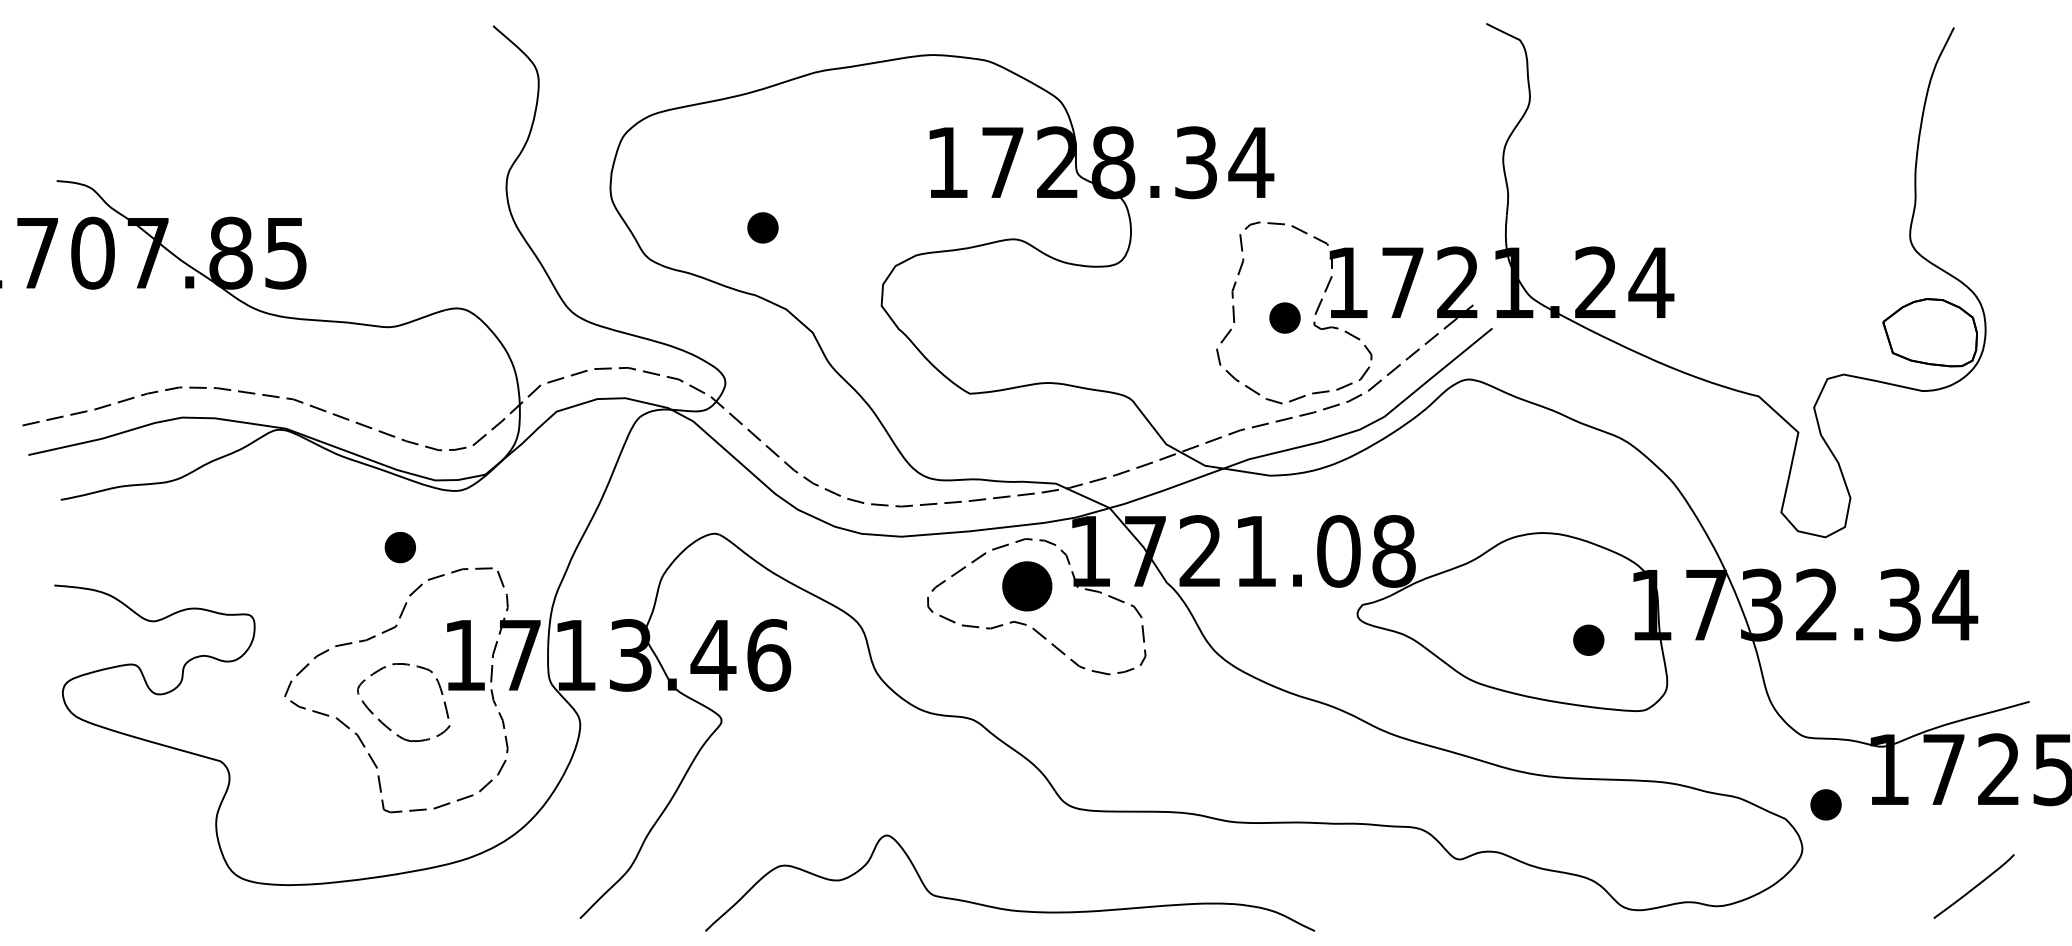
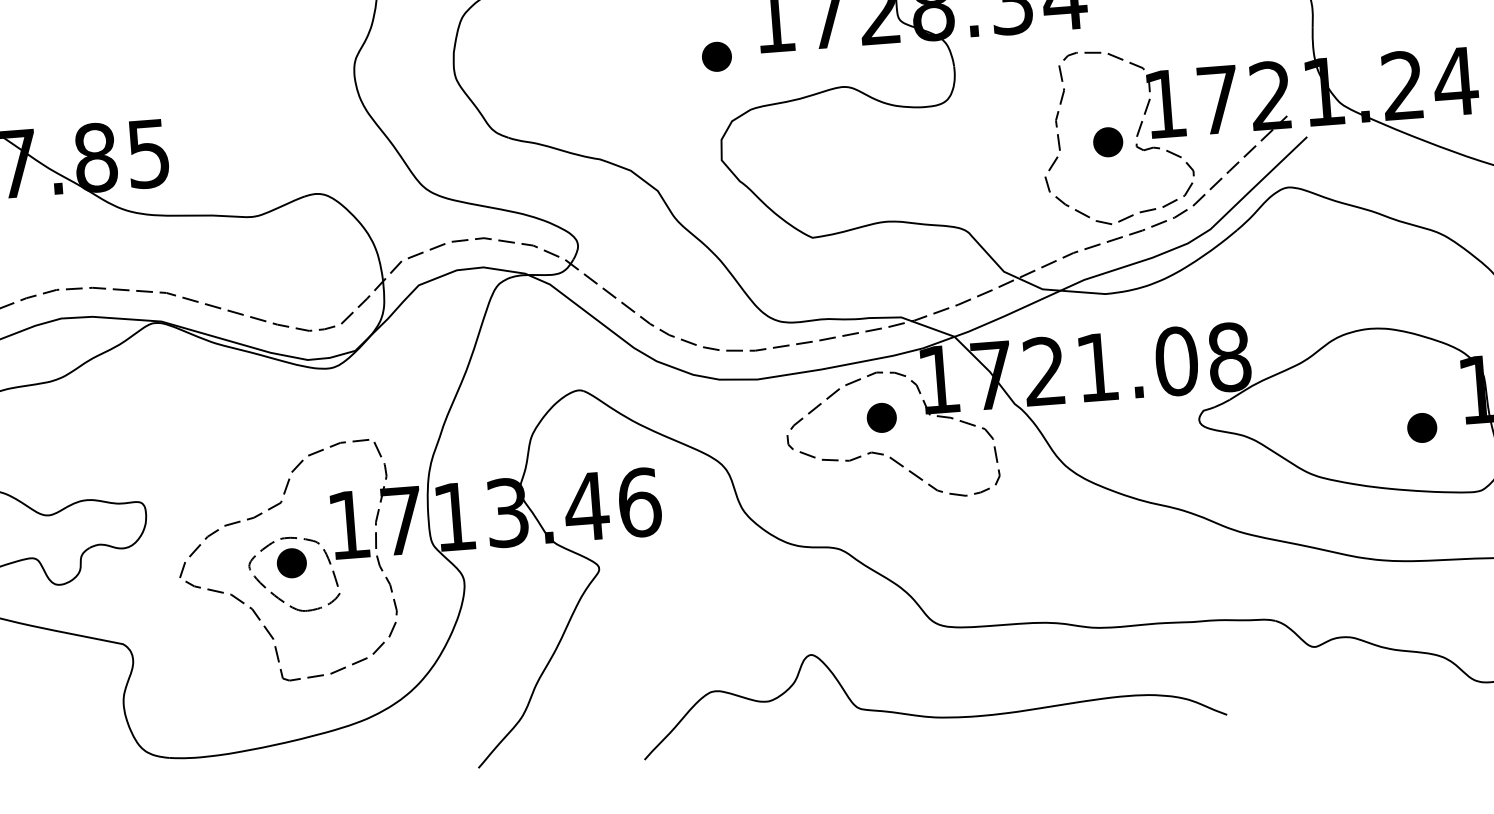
part: (762, 227) -> (716, 56), moved
part: (399, 547) -> (291, 563), moved
part: (1027, 586) -> (881, 417), size x0.62
curve: (1007, 908) -> (931, 715), moved

